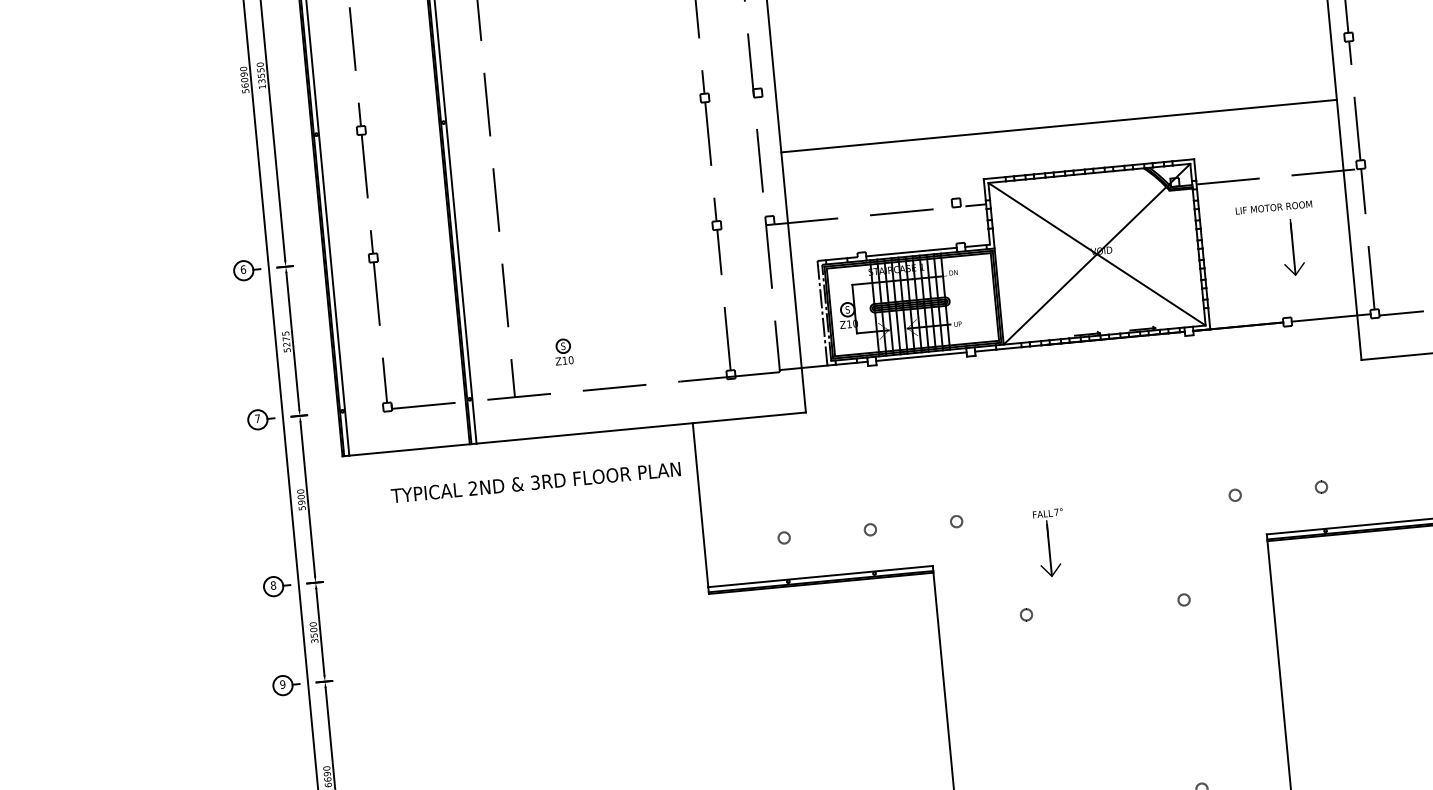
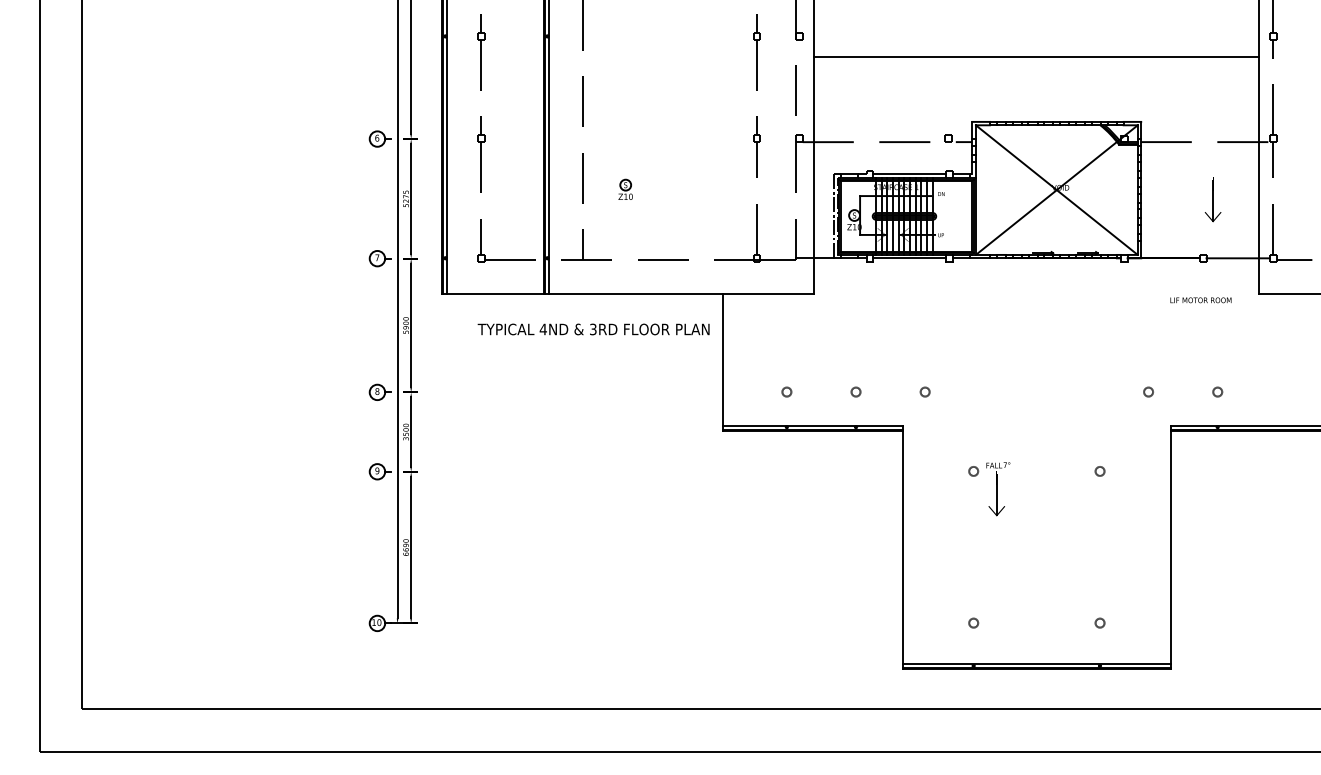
line: (1059, 126) -> (1036, 57), moved
text: (1273, 207) -> (1200, 300), moved
part: (563, 350) -> (625, 188), moved
text: (472, 488) -> (542, 329), 2ND -> 4ND
part: (1050, 543) -> (998, 489), moved

